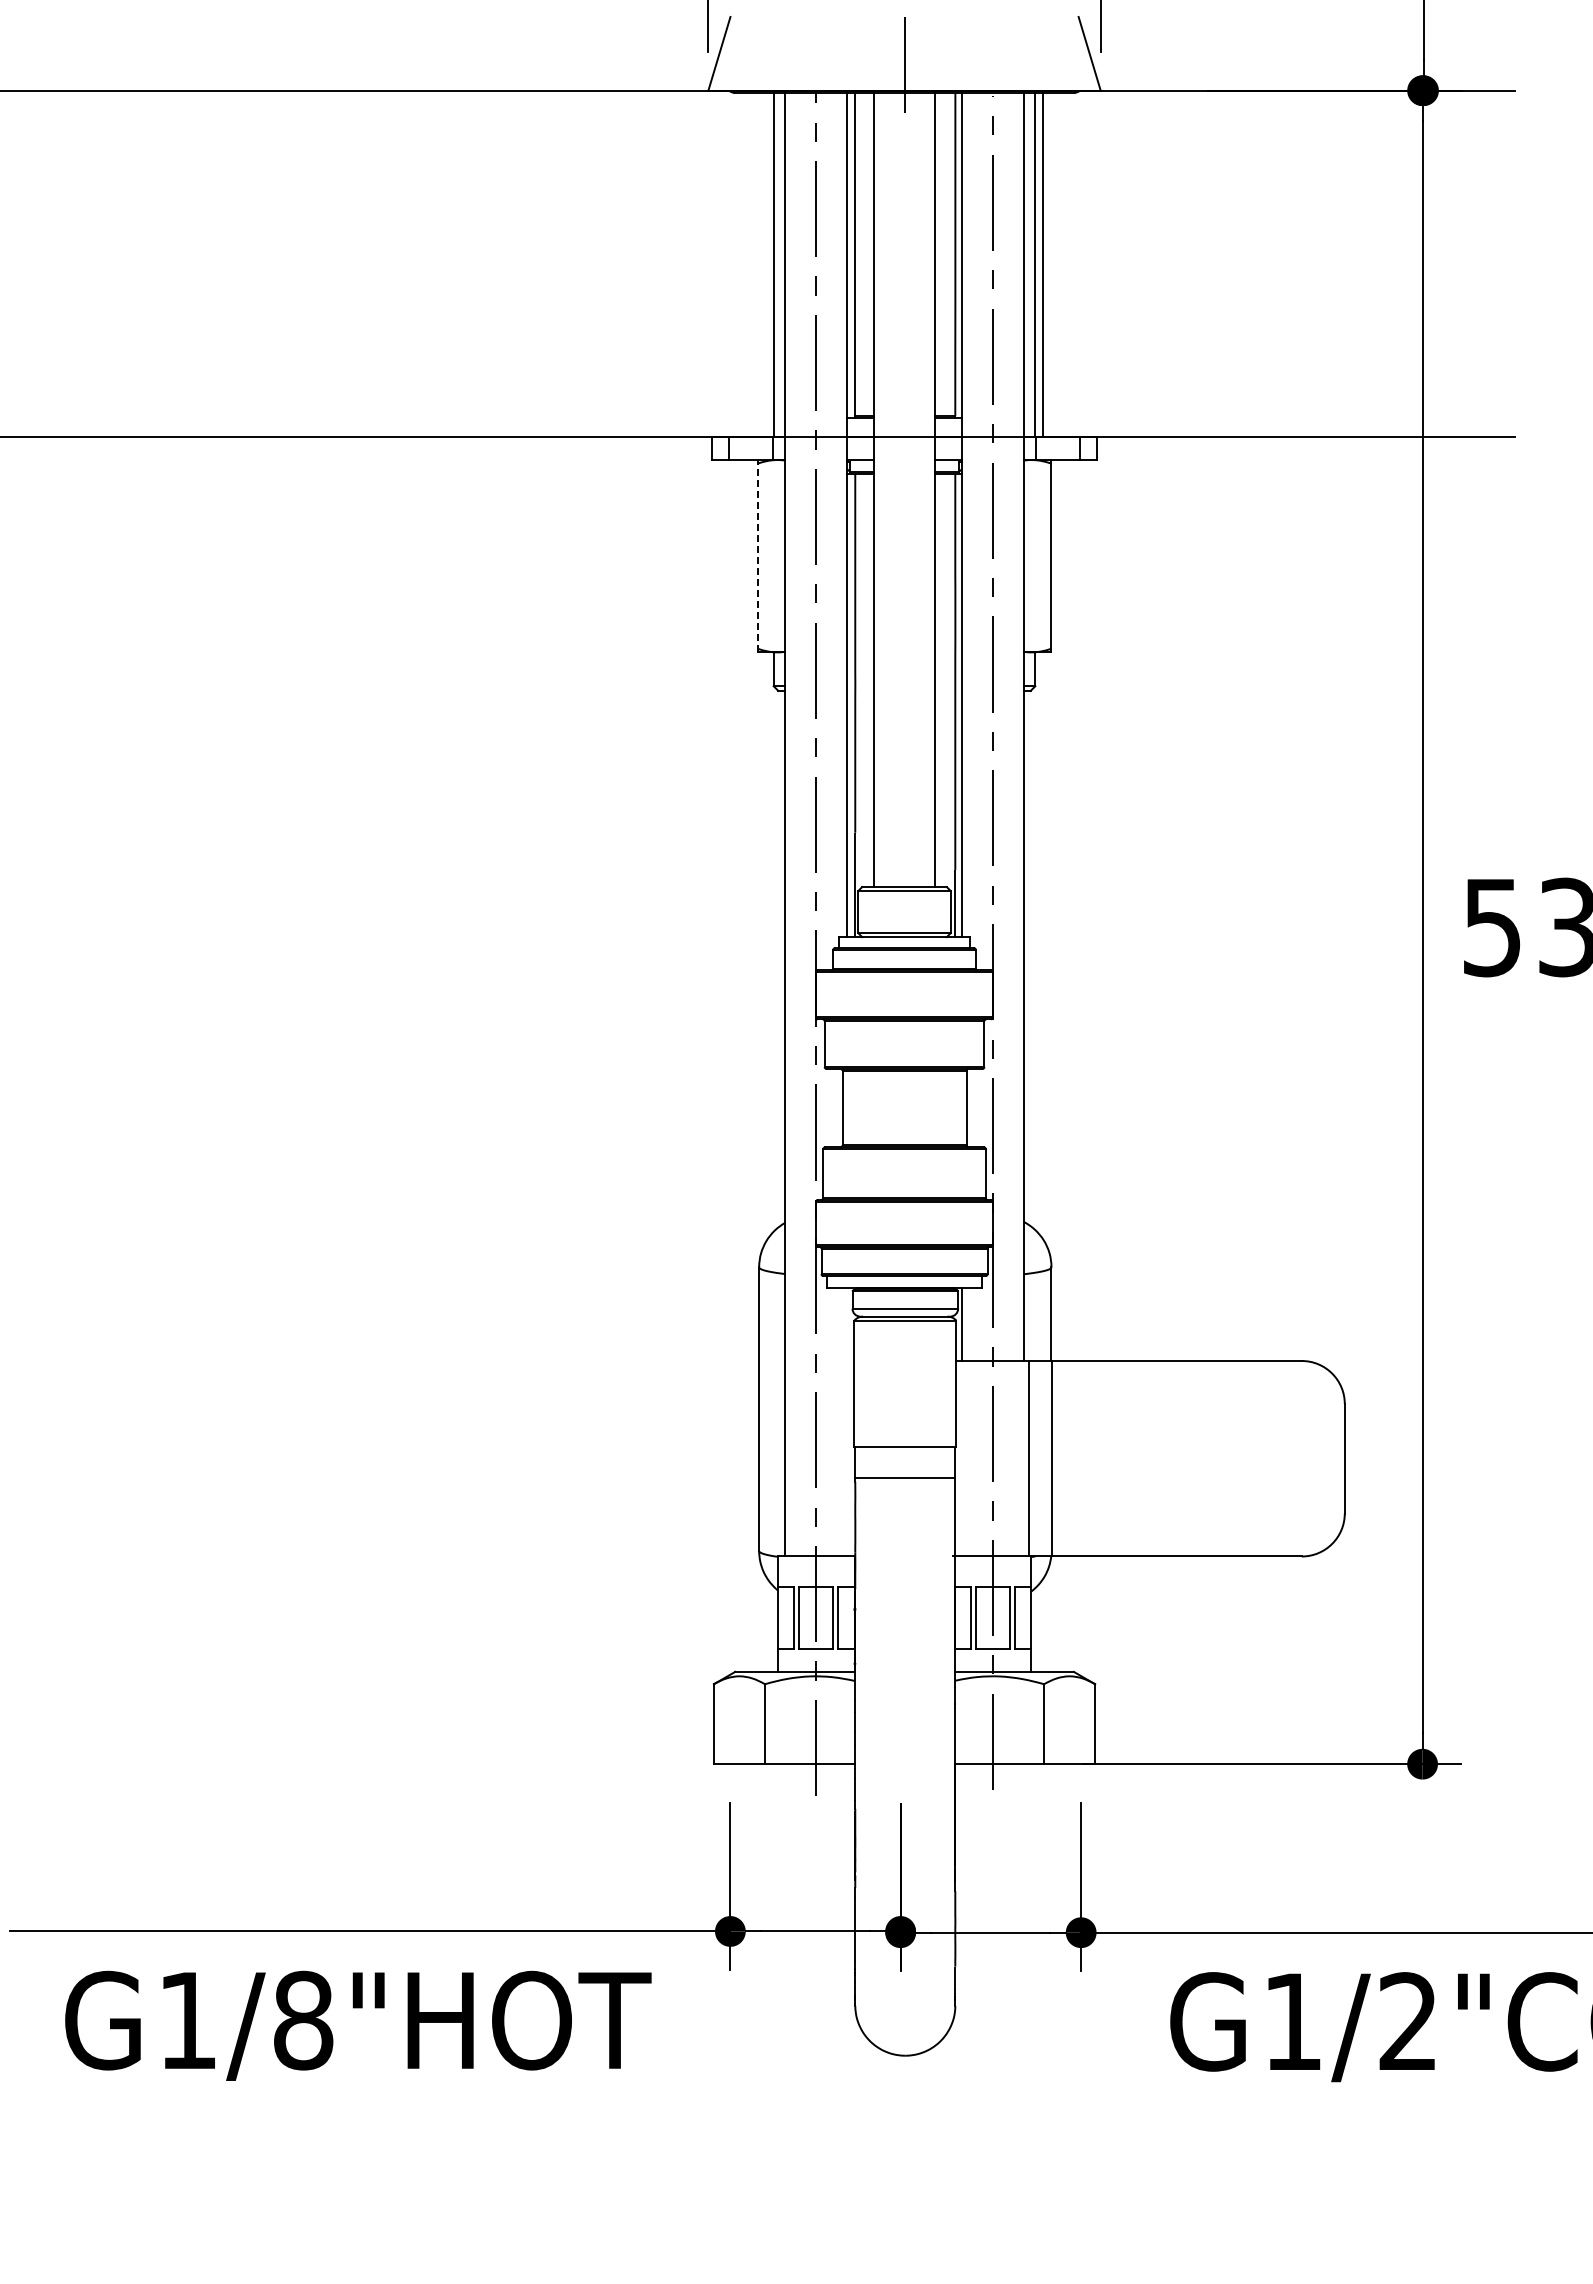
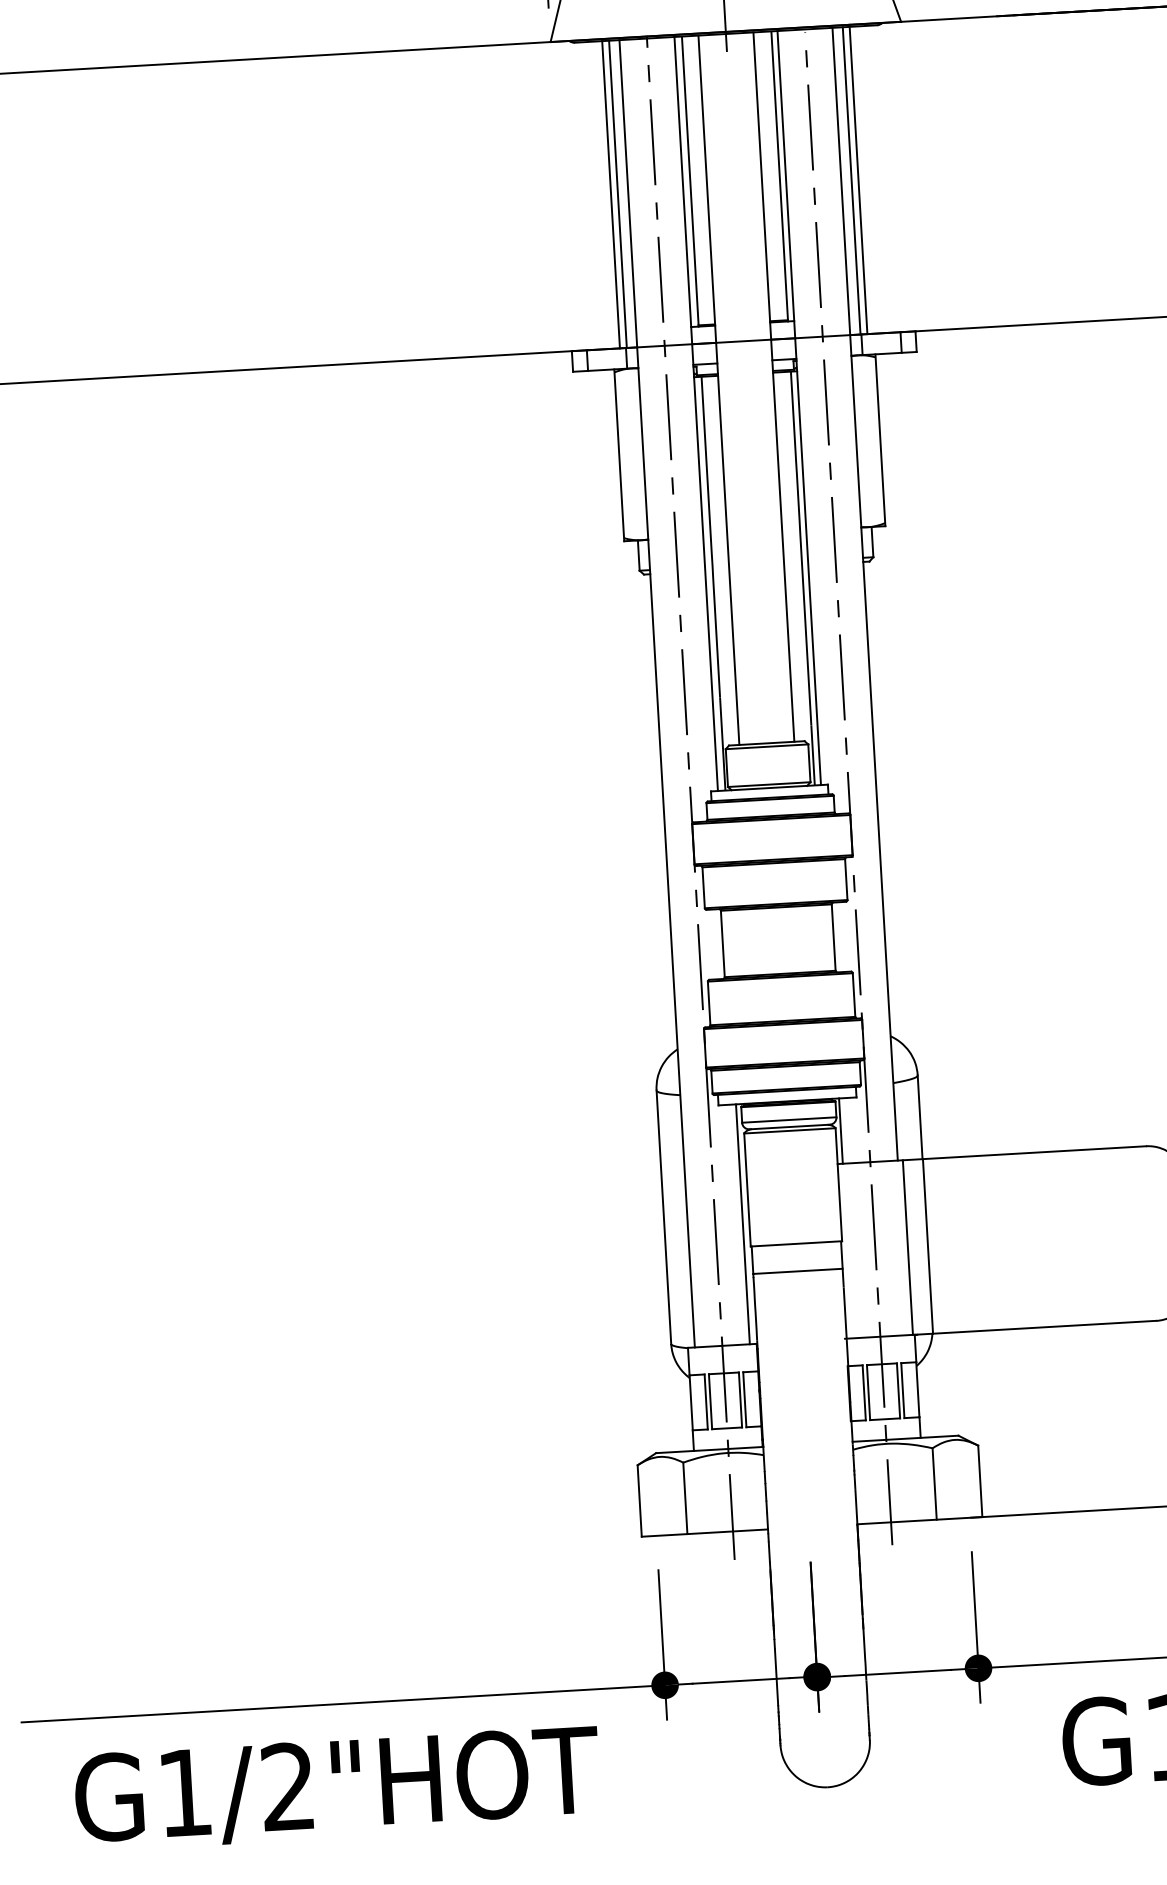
line: (766, 263) -> (611, 193), added
line: (758, 555) -> (619, 454), dashed -> solid
line: (846, 1421) -> (742, 1223), added
text: (303, 2020) -> (288, 1786), G1/8"HOT -> G1/2"HOT

